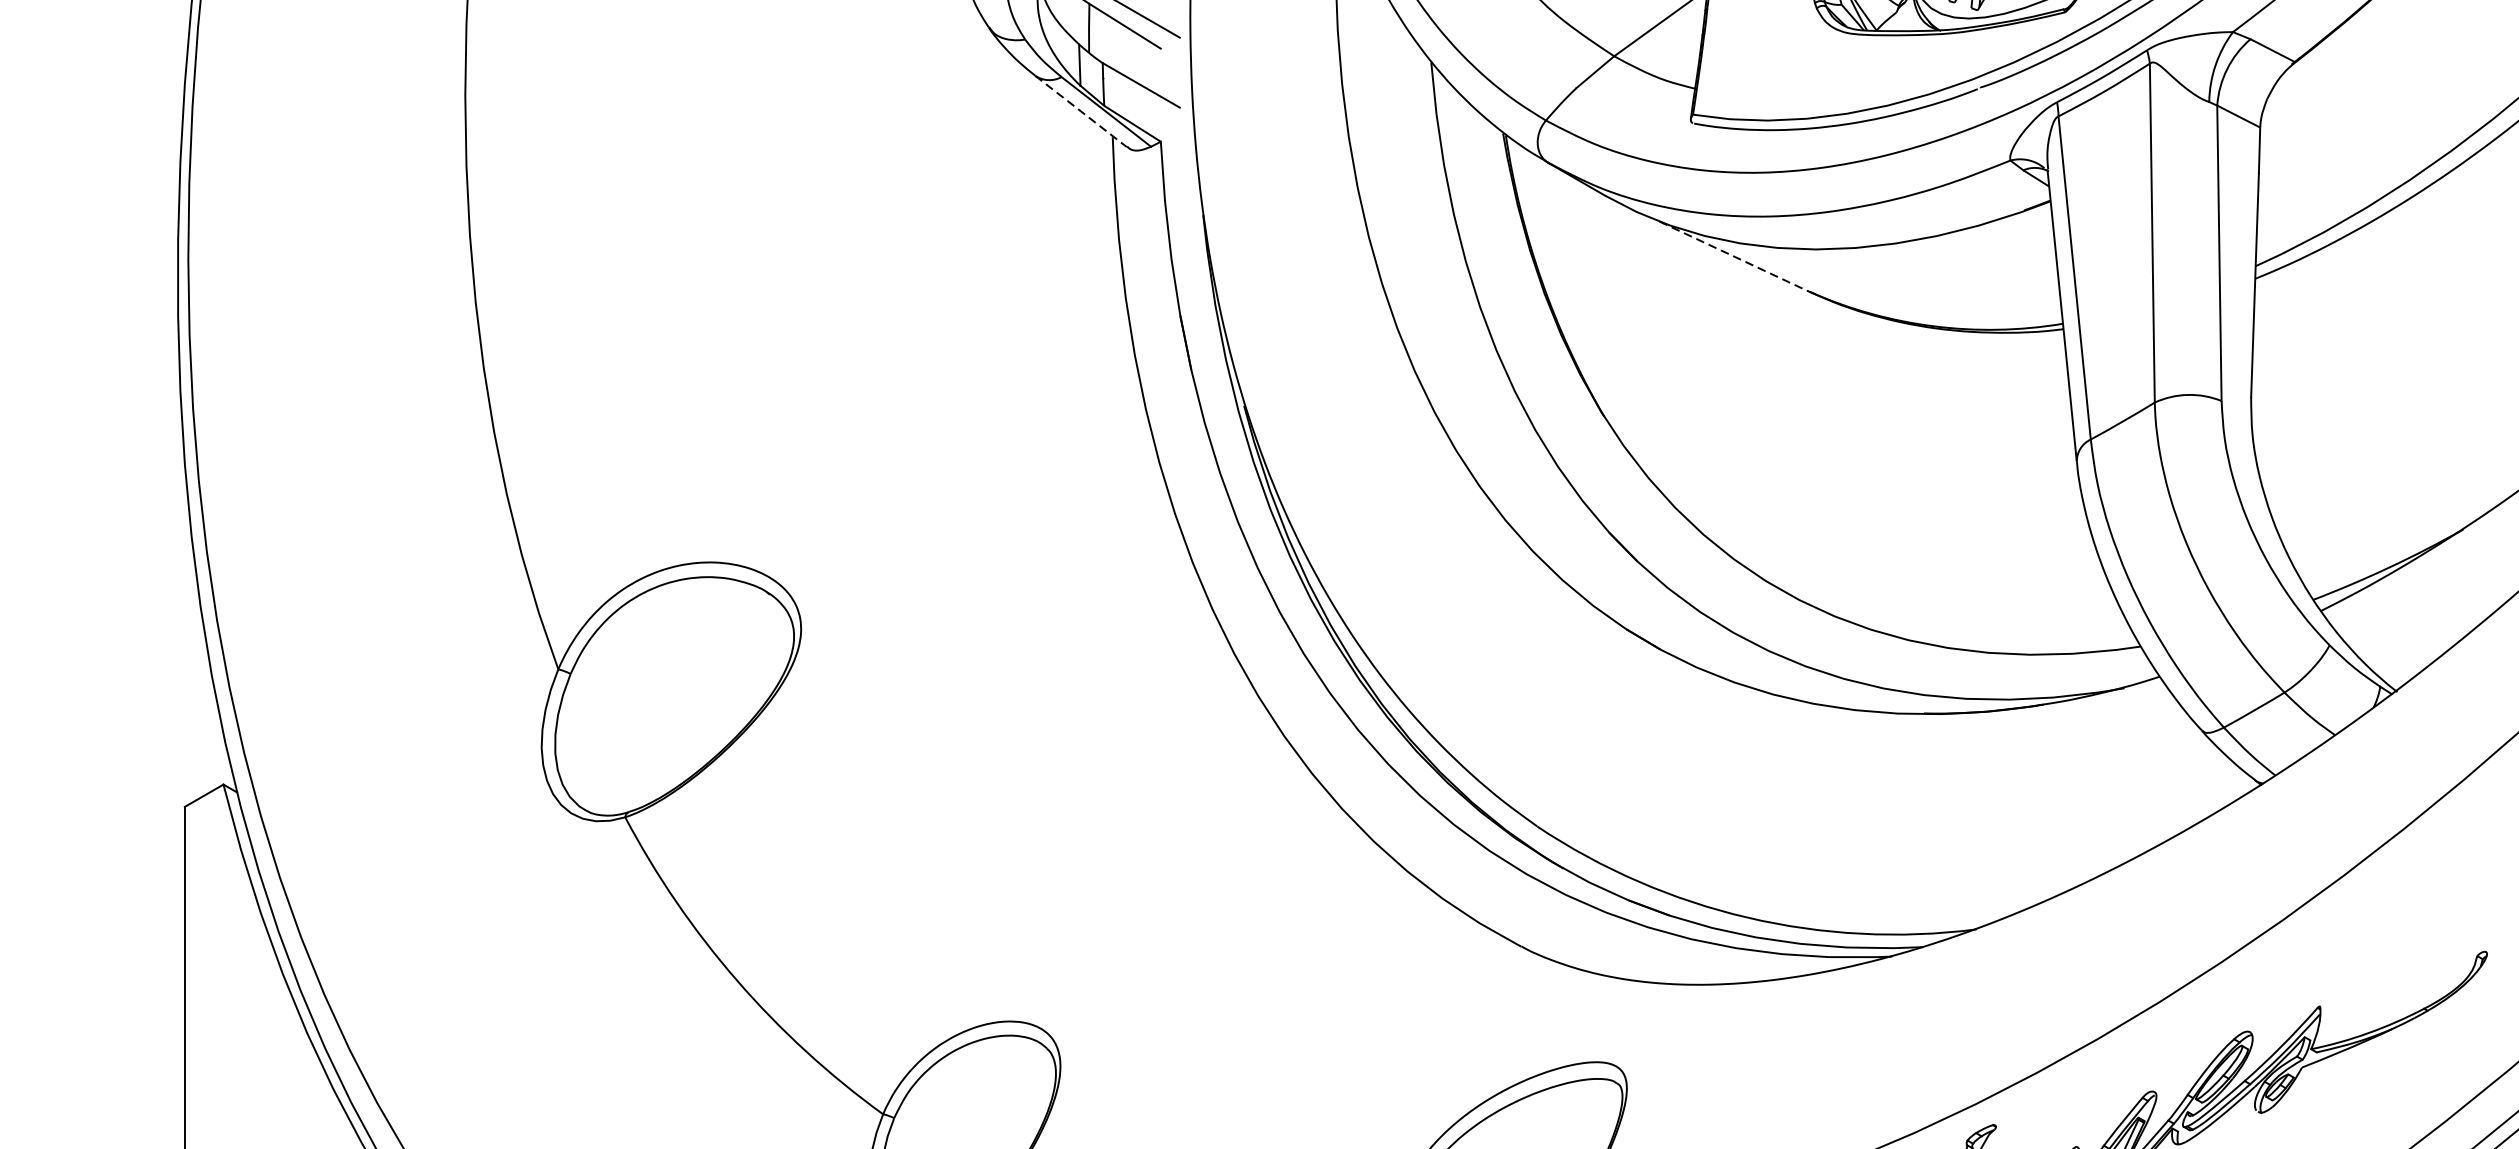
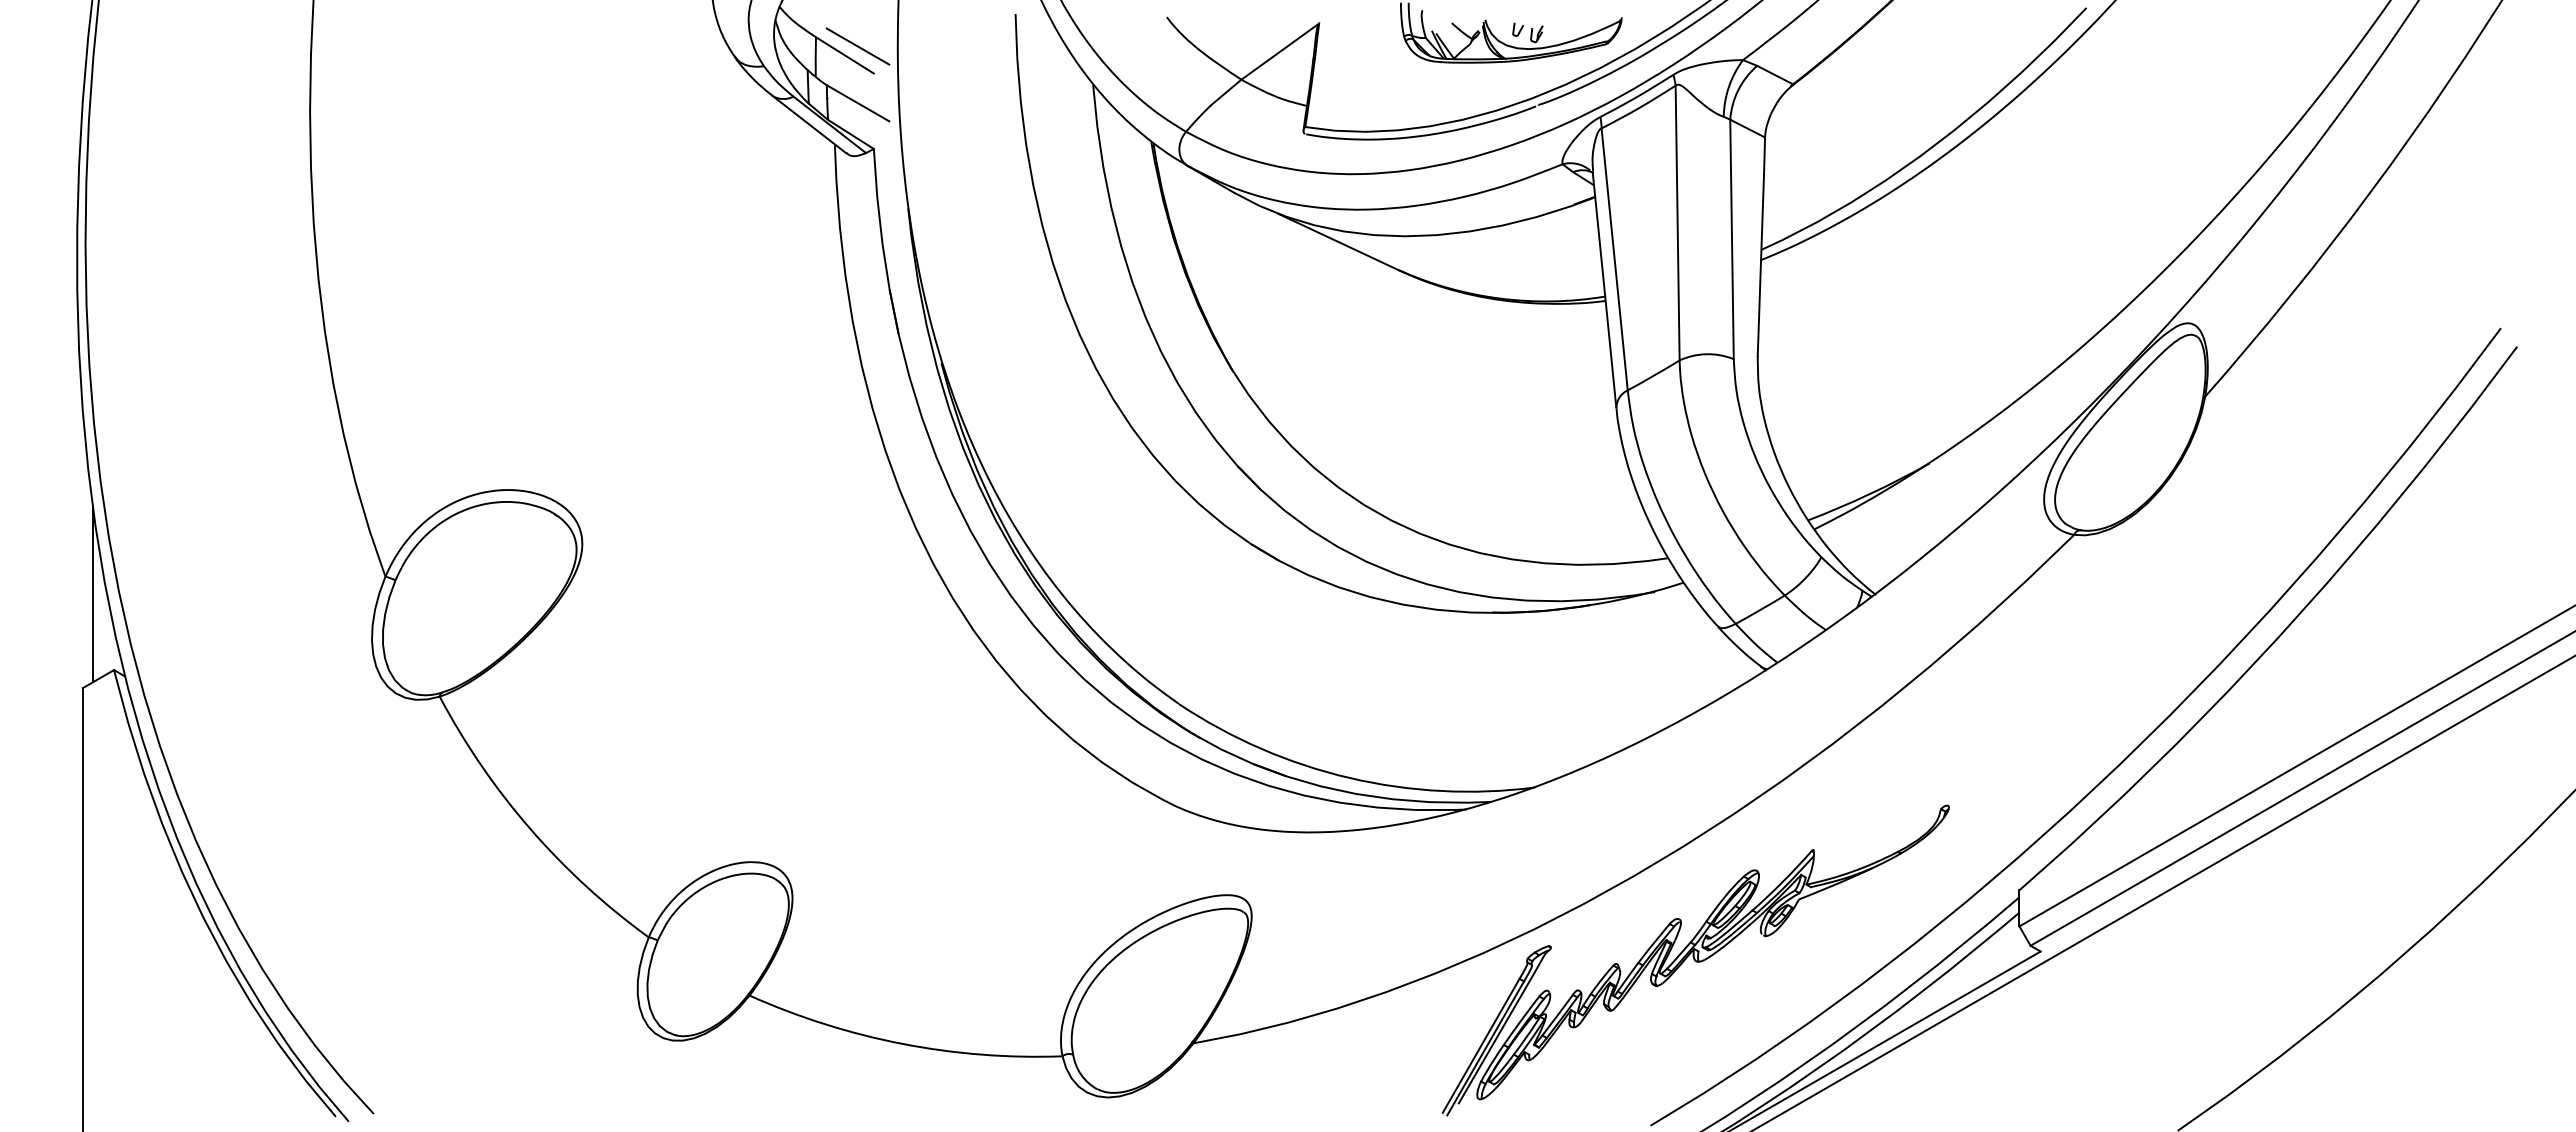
line: (1081, 111) -> (809, 124), dashed -> solid
line: (1733, 255) -> (1338, 241), dashed -> solid
line: (196, 691) -> (92, 594), added

